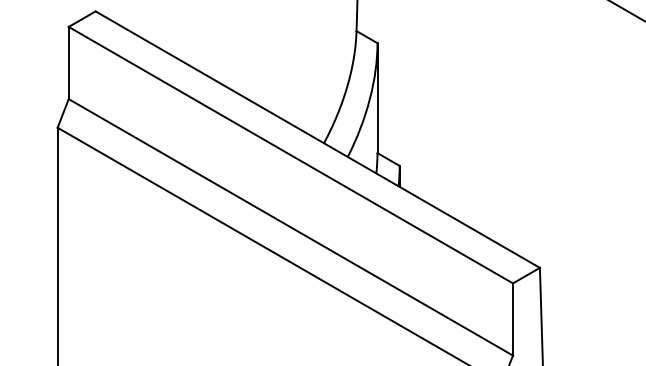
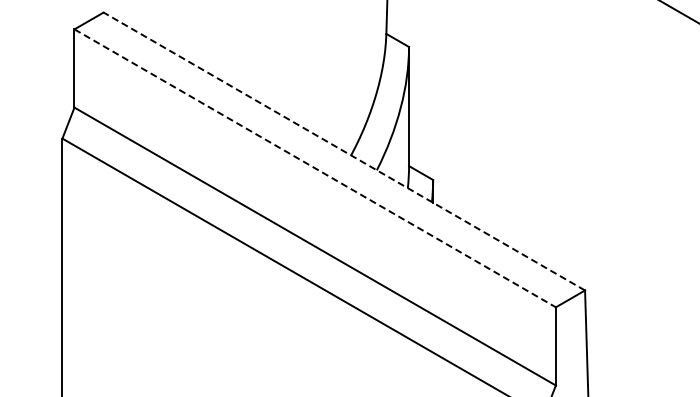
line: (317, 139) -> (344, 151), solid -> dashed
line: (291, 155) -> (315, 168), solid -> dashed

